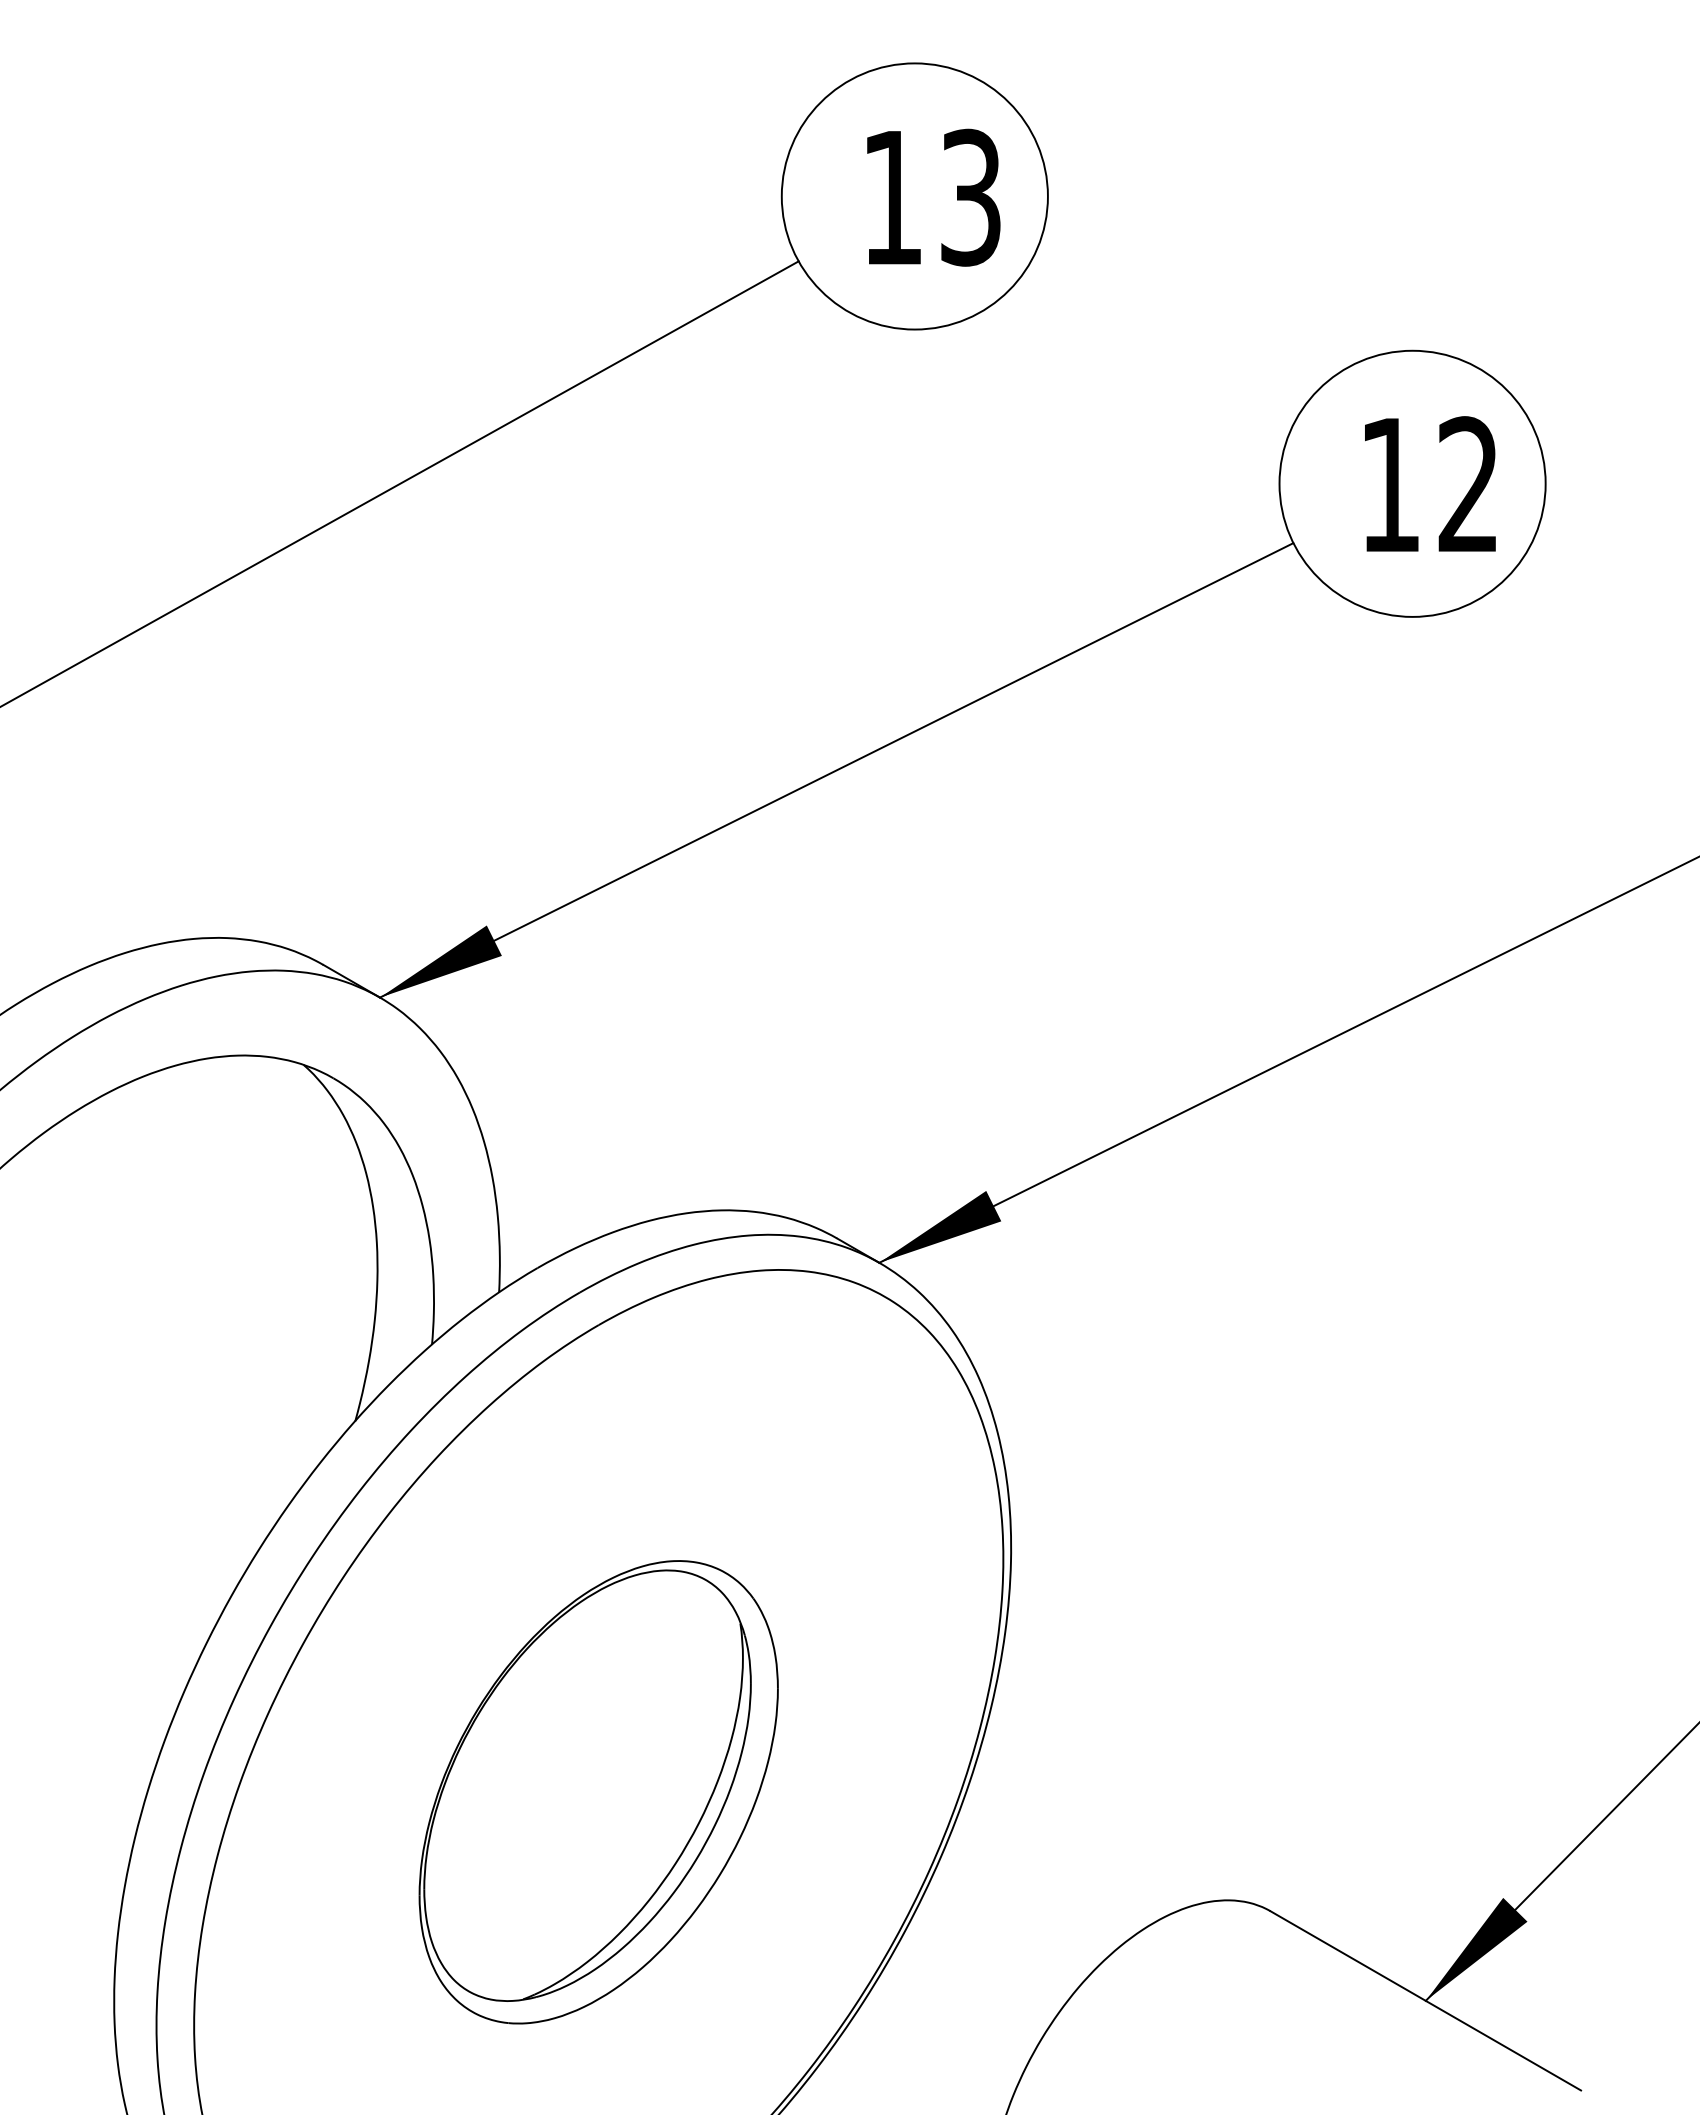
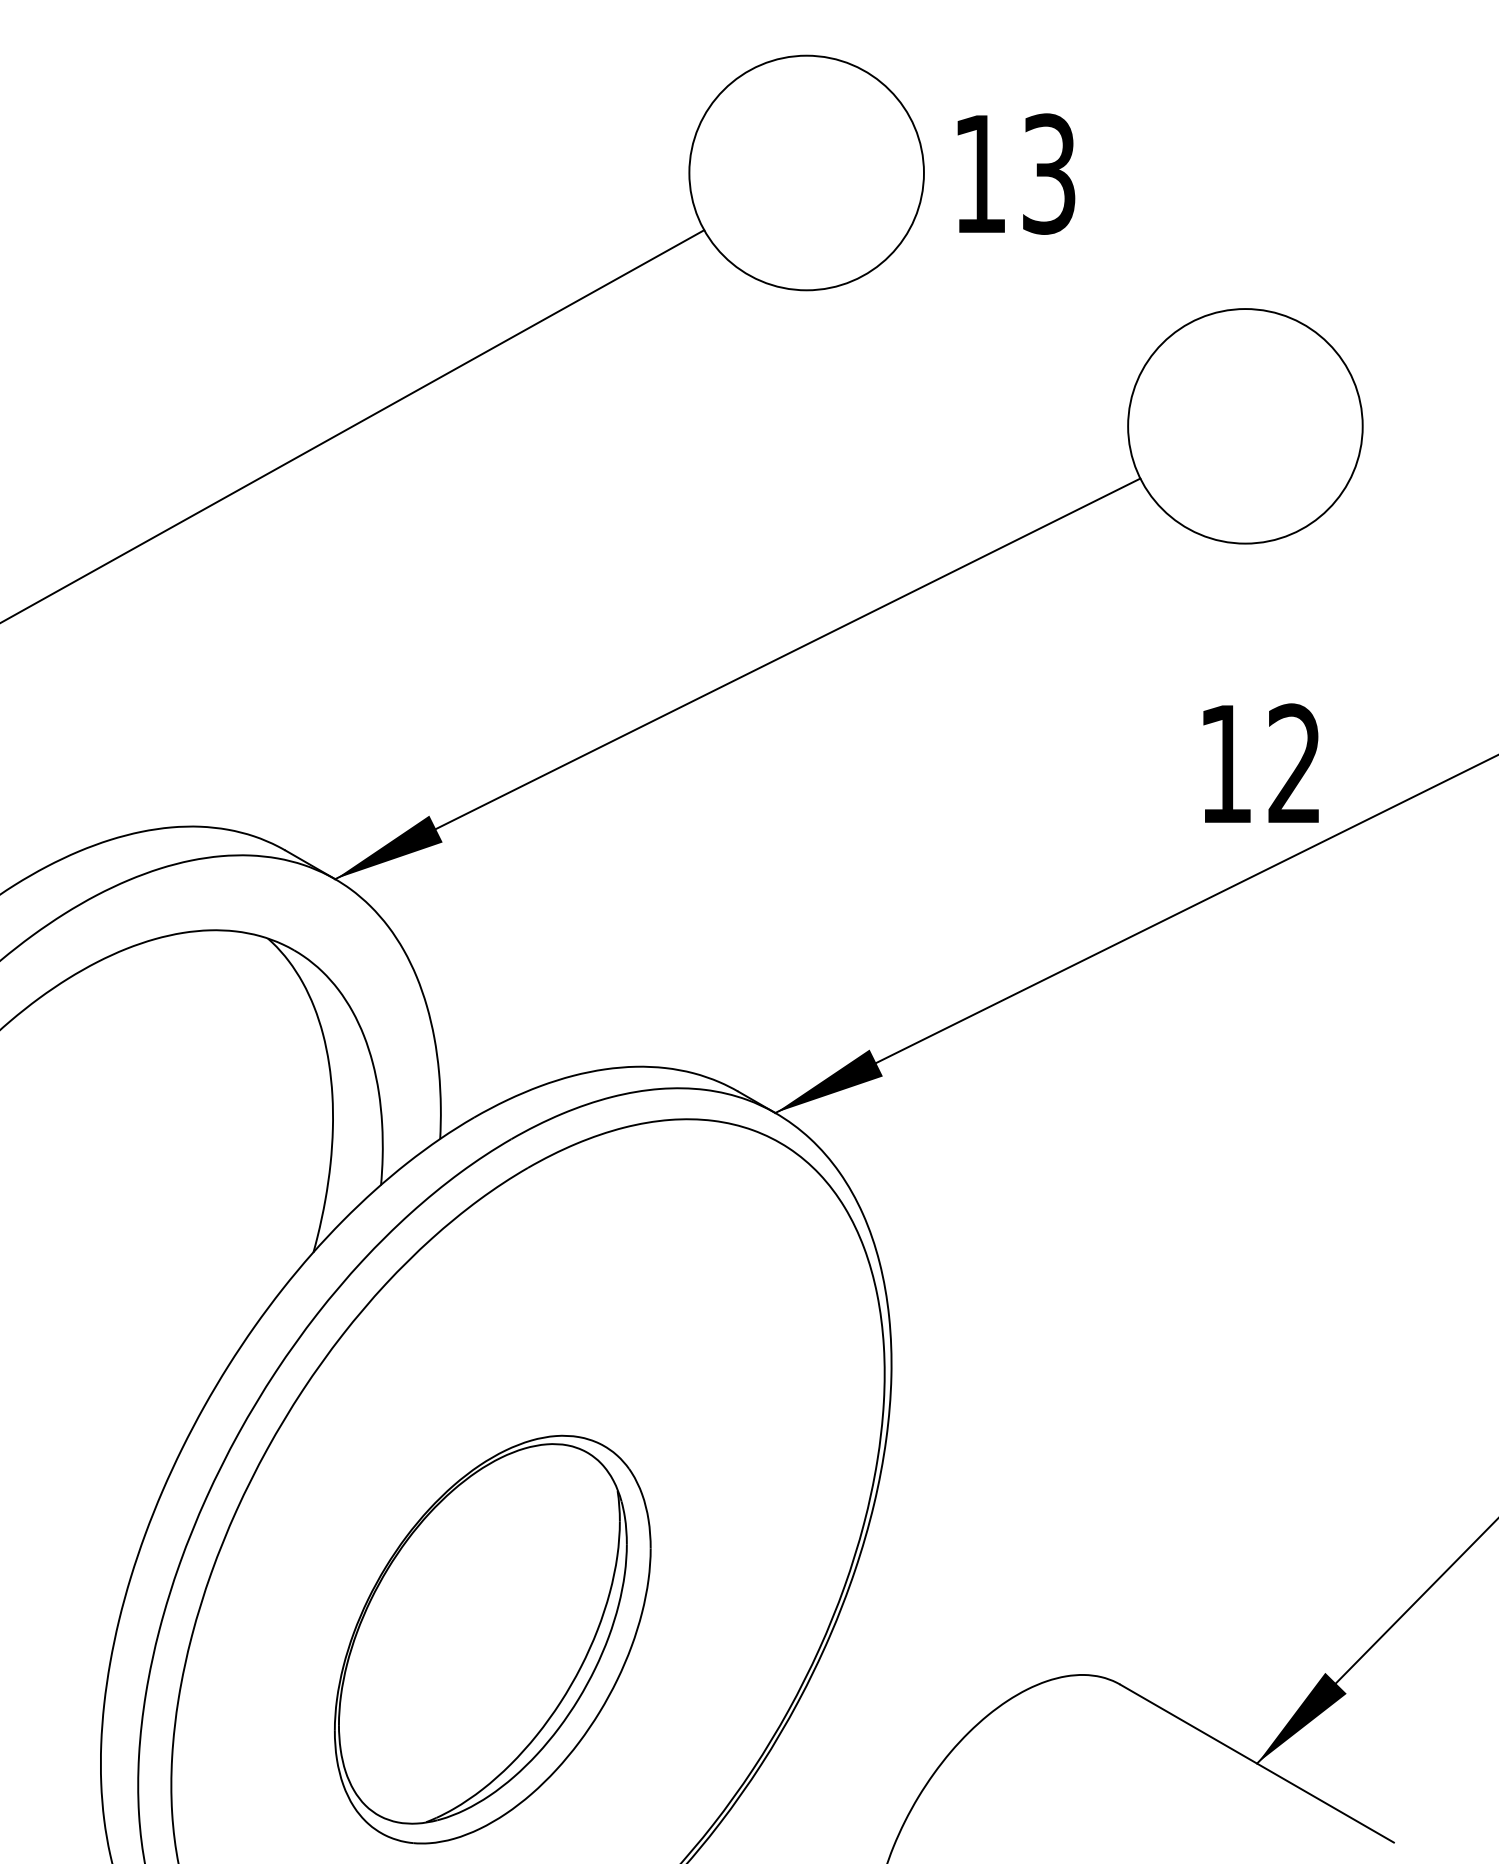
text: (933, 197) -> (1016, 173), moved
text: (1430, 483) -> (1261, 762), moved
part: (598, 1792) -> (492, 1639), moved

